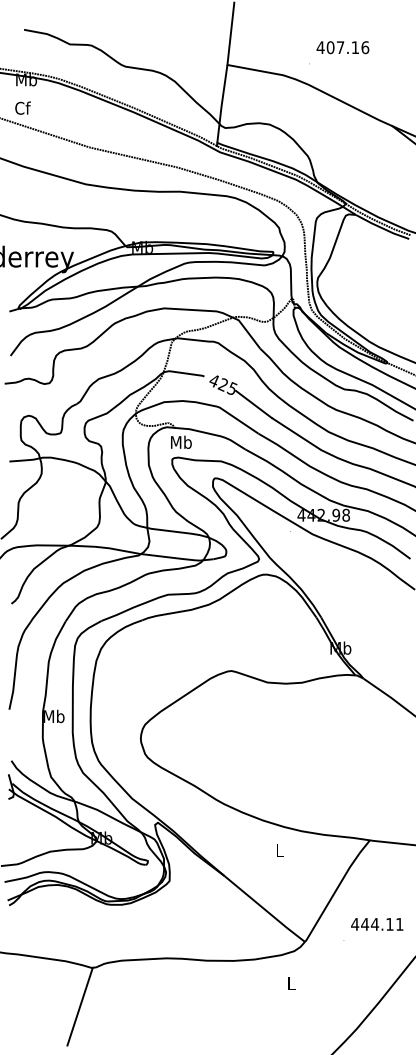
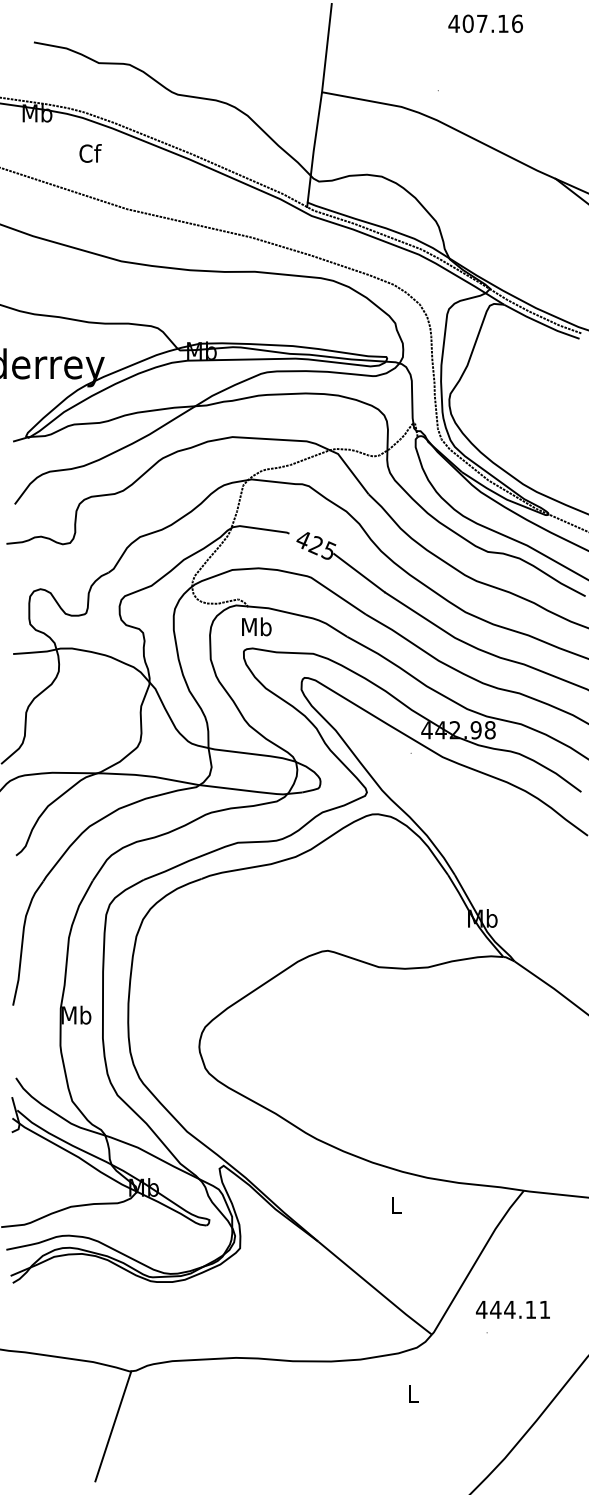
text: (342, 47) -> (485, 23), moved
text: (22, 107) -> (89, 152), moved
text: (377, 924) -> (513, 1309), moved

